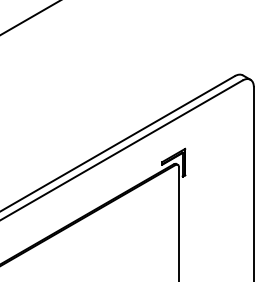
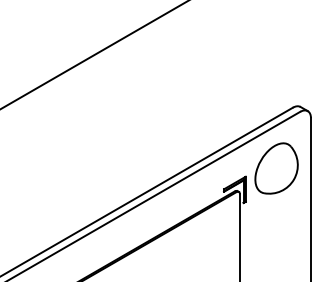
part: (217, 140) -> (276, 168), added

